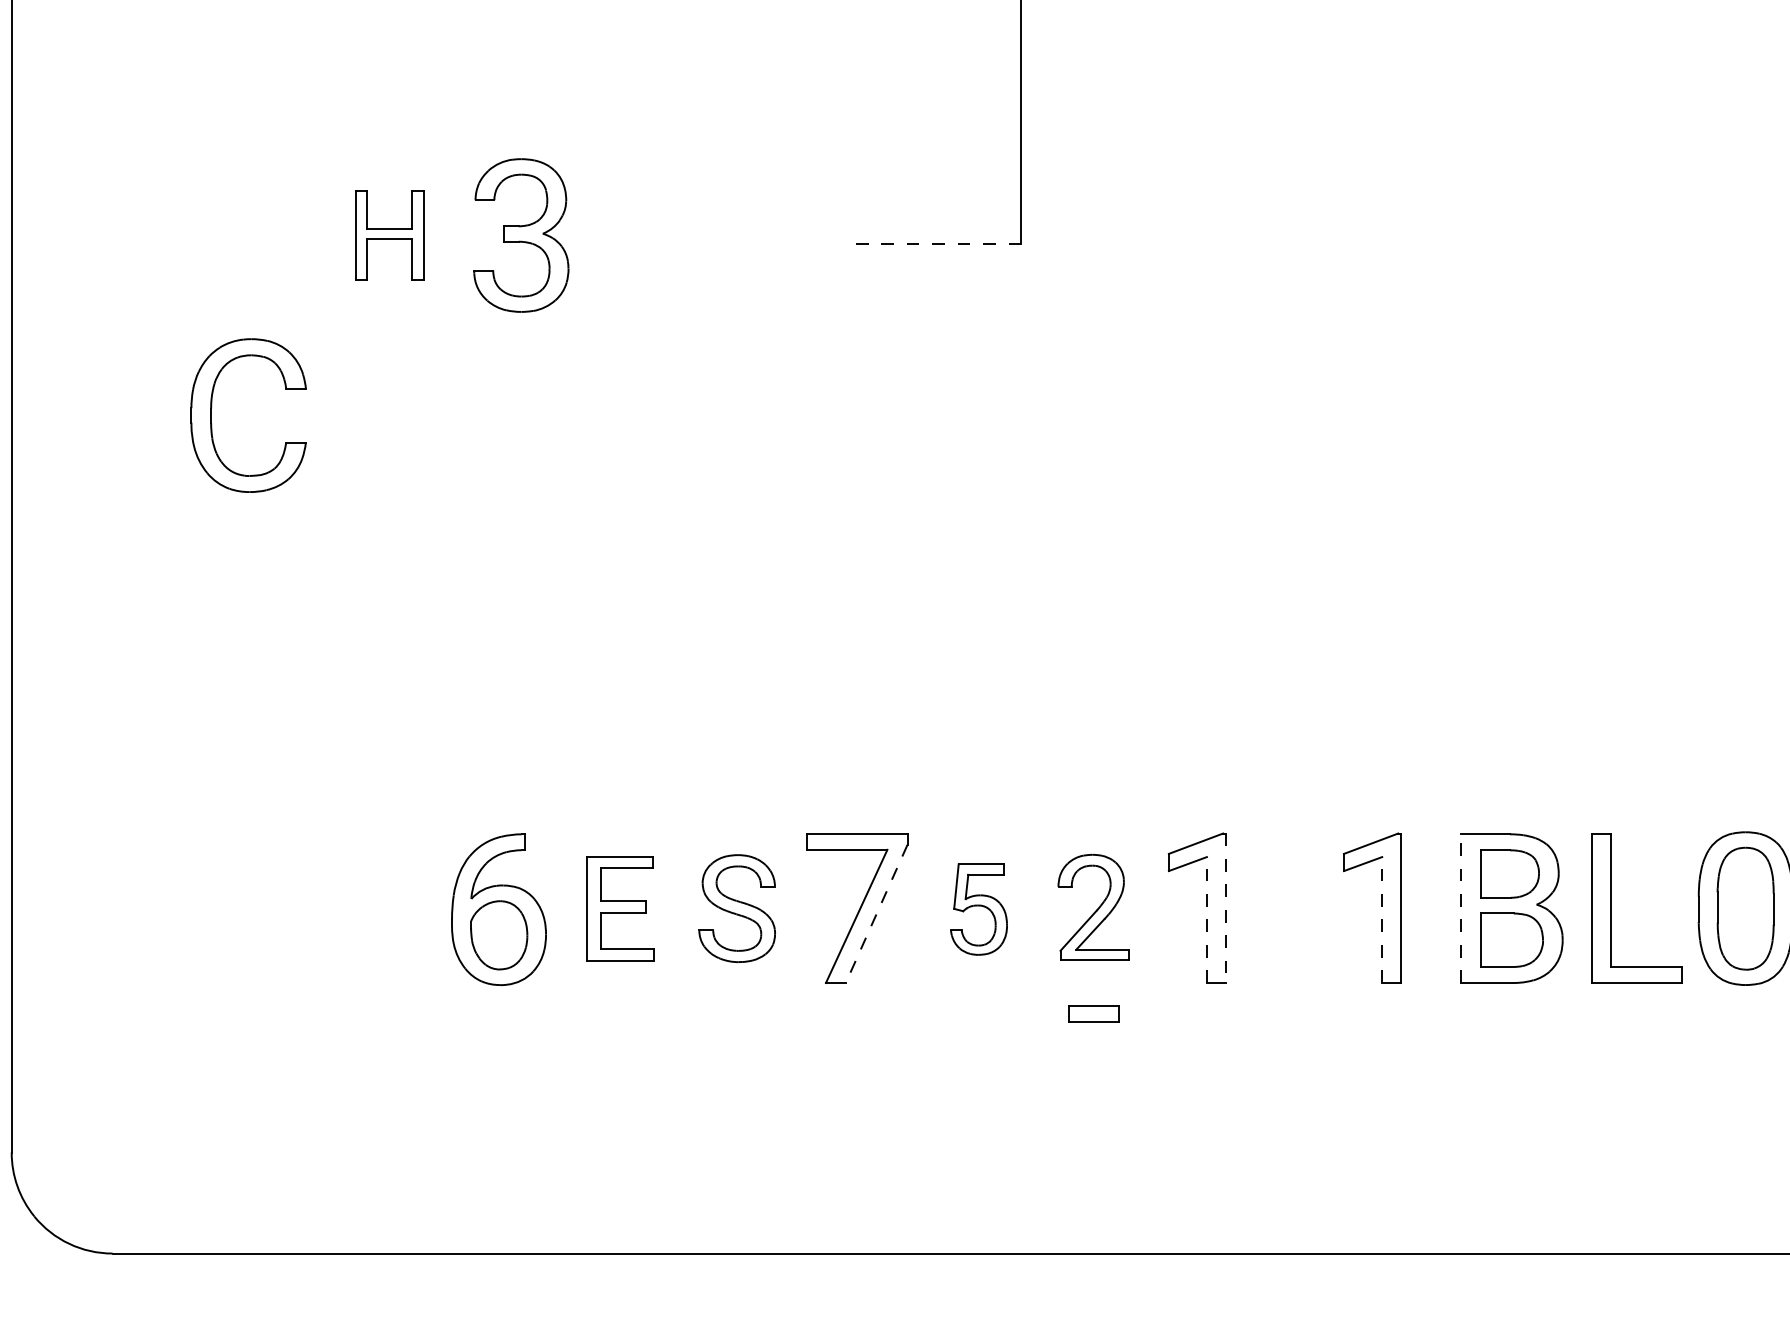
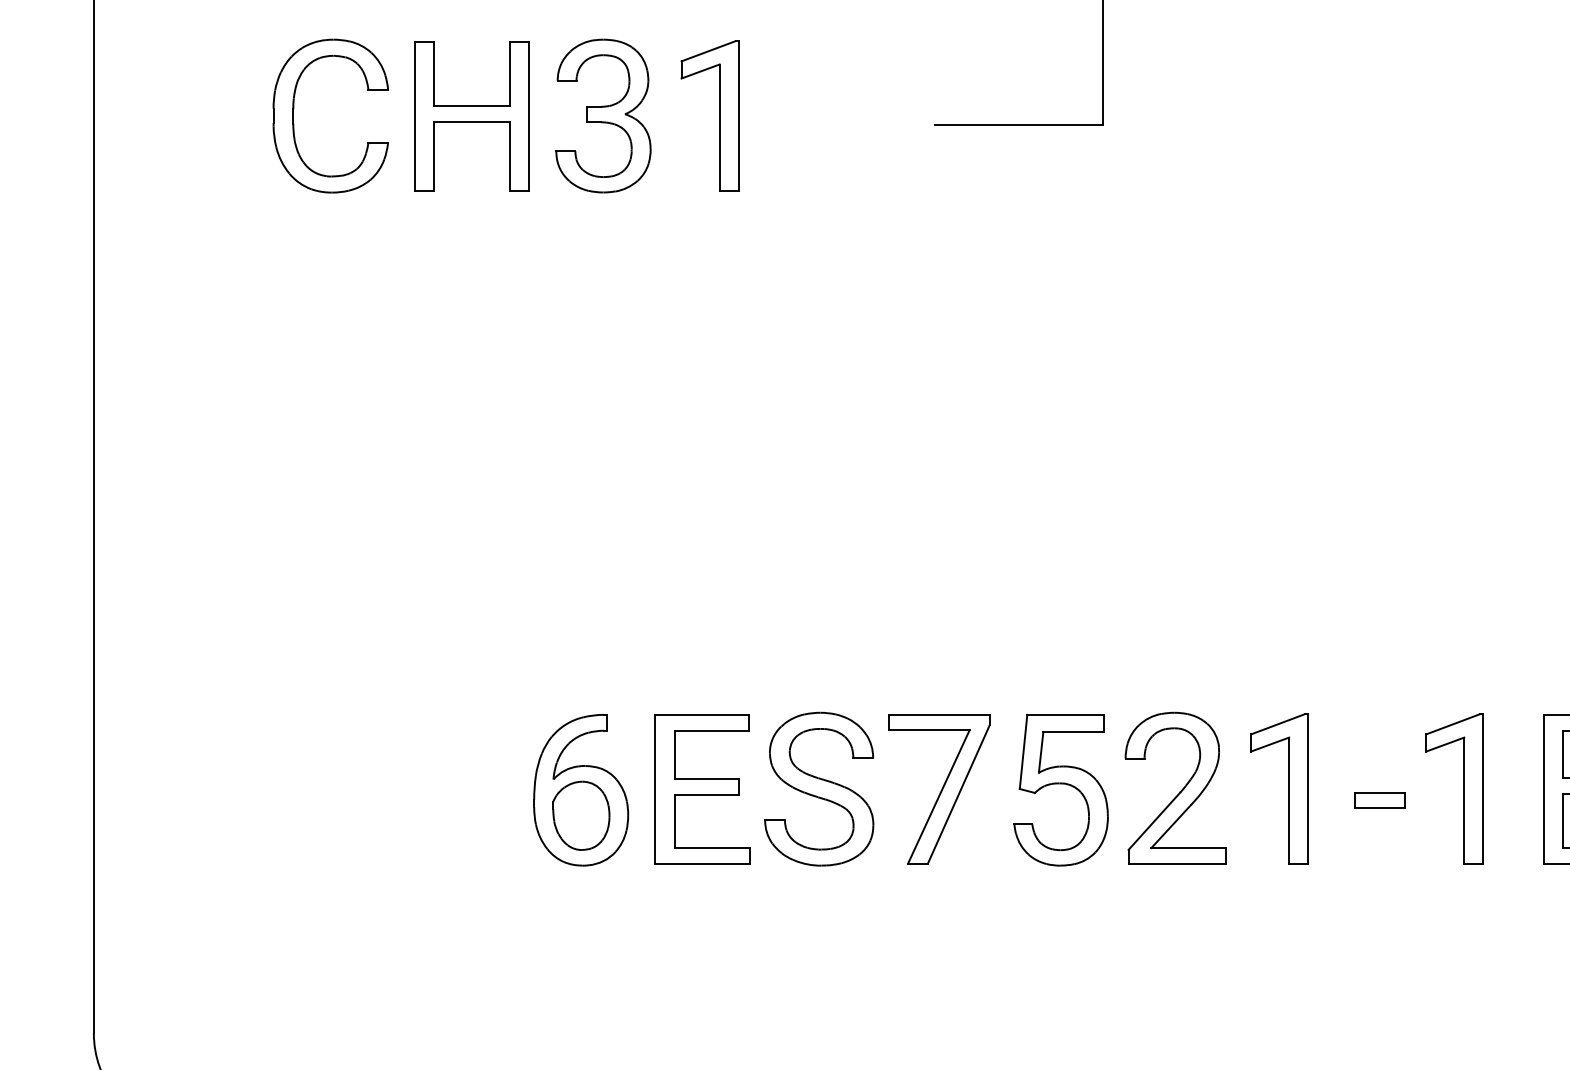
part: (637, 234) -> (719, 115), added
part: (389, 235) -> (471, 116), size x1.67
line: (936, 244) -> (1018, 125), dashed -> solid
part: (212, 407) -> (294, 108), moved
part: (1093, 907) -> (1175, 788), size x1.43
part: (620, 908) -> (702, 789), size x1.43
part: (737, 908) -> (819, 789), size x1.43
line: (1226, 908) -> (1308, 789), dashed -> solid
line: (1461, 908) -> (1543, 789), dashed -> solid
part: (978, 909) -> (1060, 790), size x1.67
line: (876, 913) -> (958, 794), dashed -> solid
line: (1206, 920) -> (1288, 801), dashed -> solid
line: (1382, 920) -> (1464, 801), dashed -> solid
part: (1093, 1013) -> (1379, 800), moved

